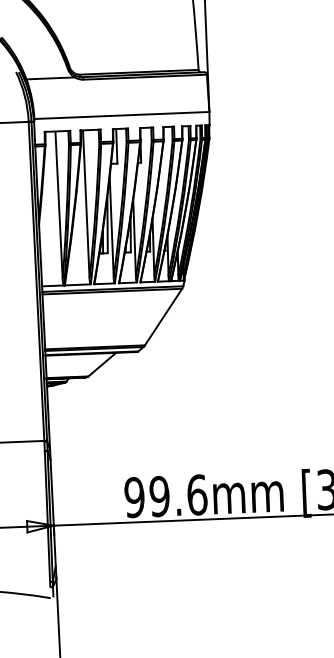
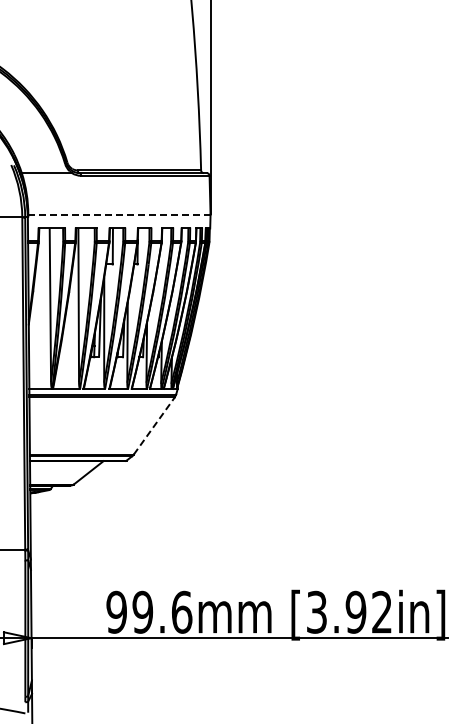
line: (120, 115) -> (118, 214), solid -> dashed
line: (163, 316) -> (154, 425), solid -> dashed

